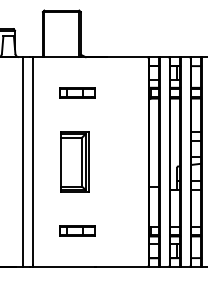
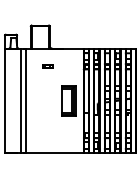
part: (76, 92) -> (47, 66), size x0.6
part: (74, 160) -> (68, 100), moved
part: (76, 231) -> (47, 135), removed

